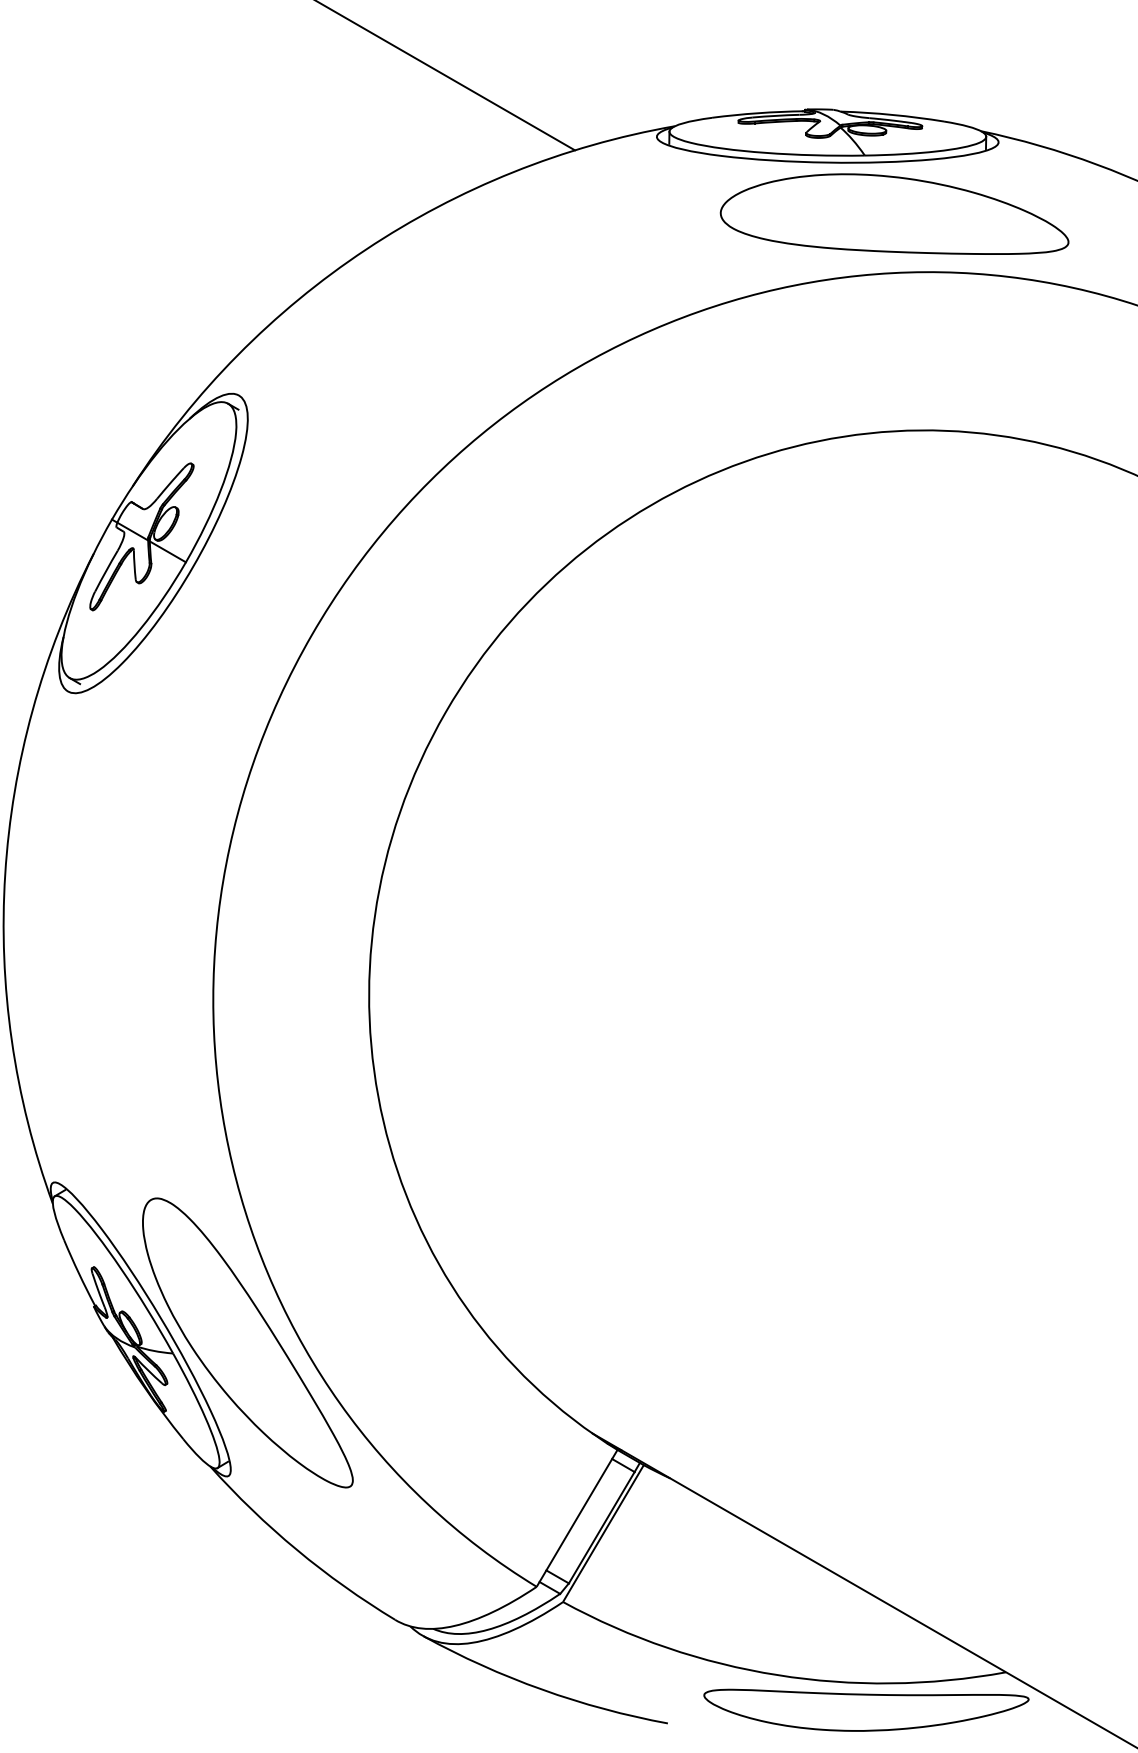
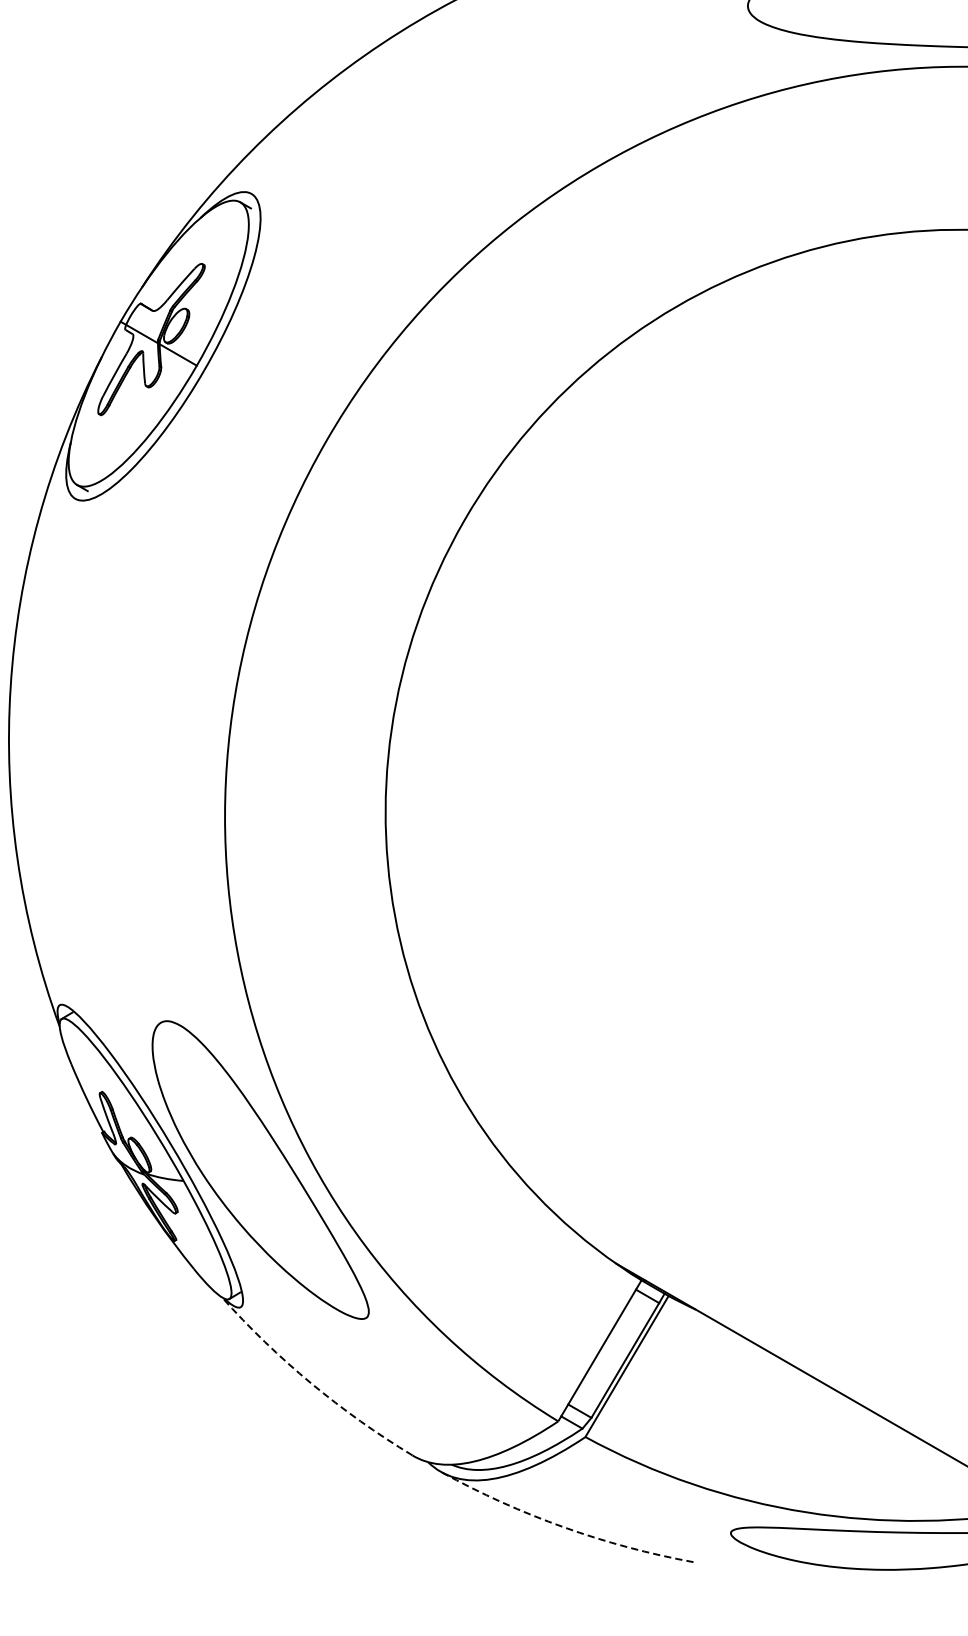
arc: (296, 1549) -> (310, 1382), solid -> dashed
arc: (542, 1689) -> (564, 1527), solid -> dashed

